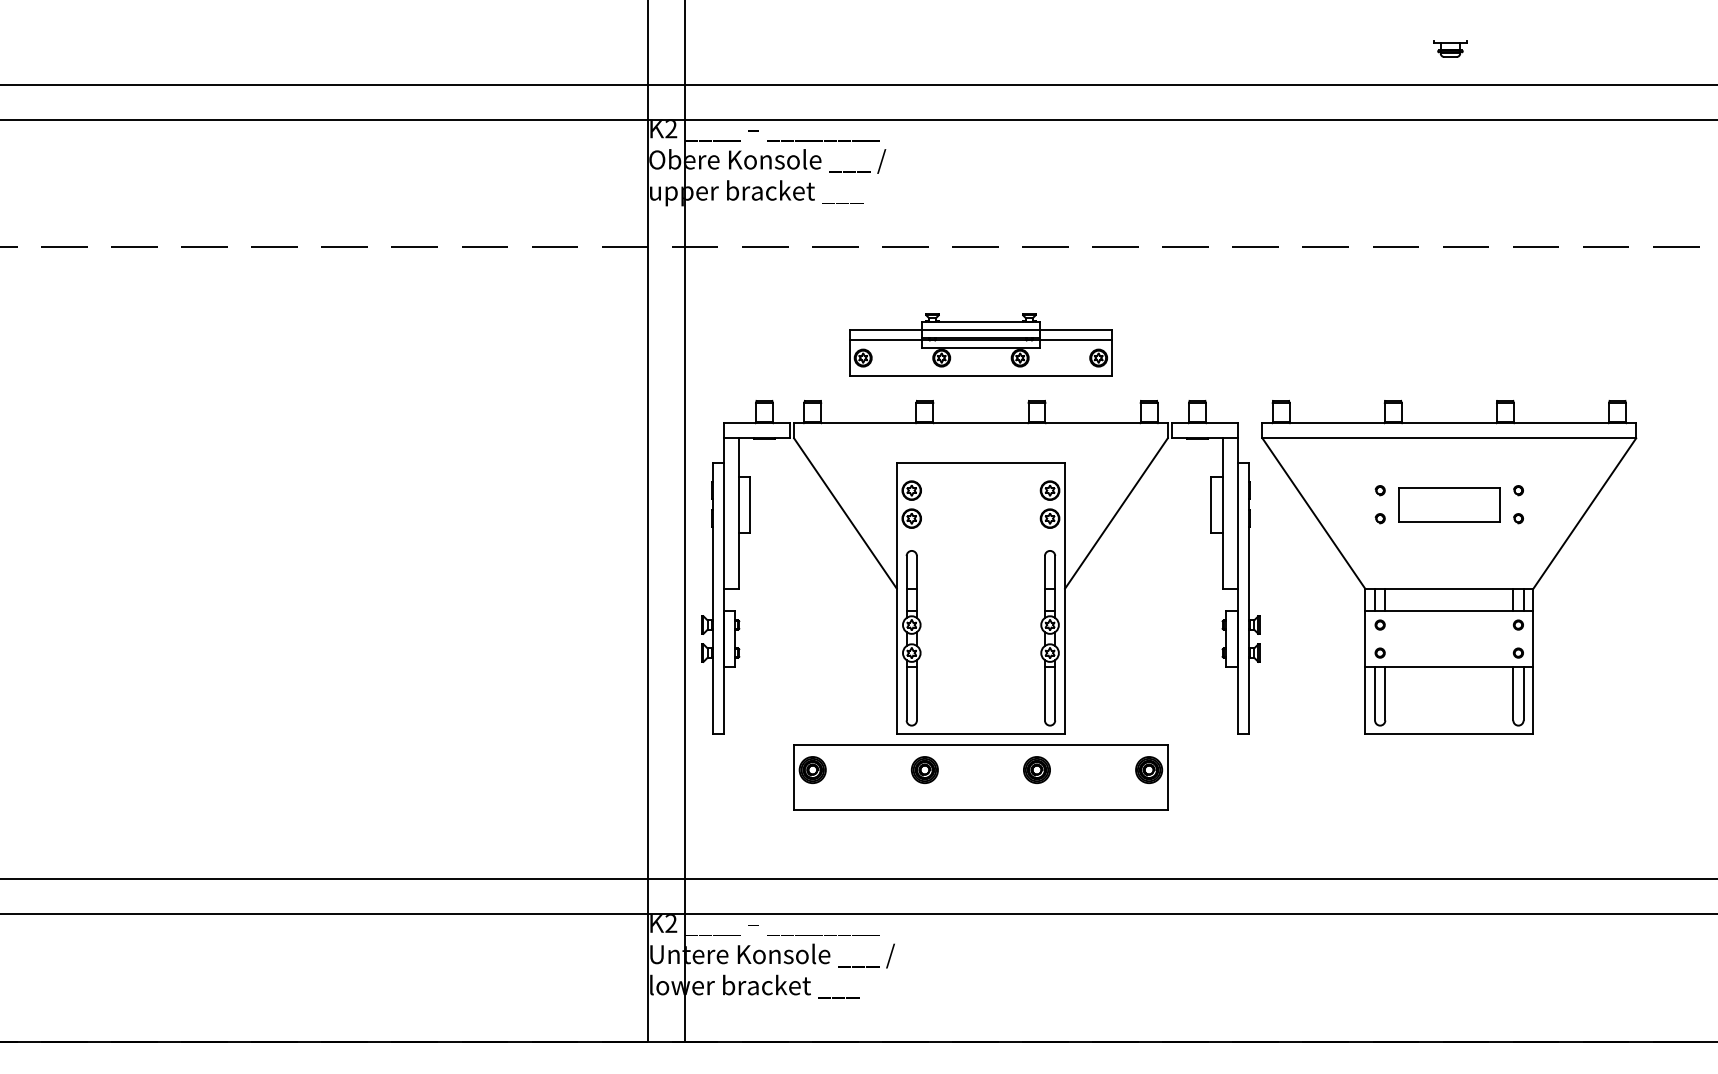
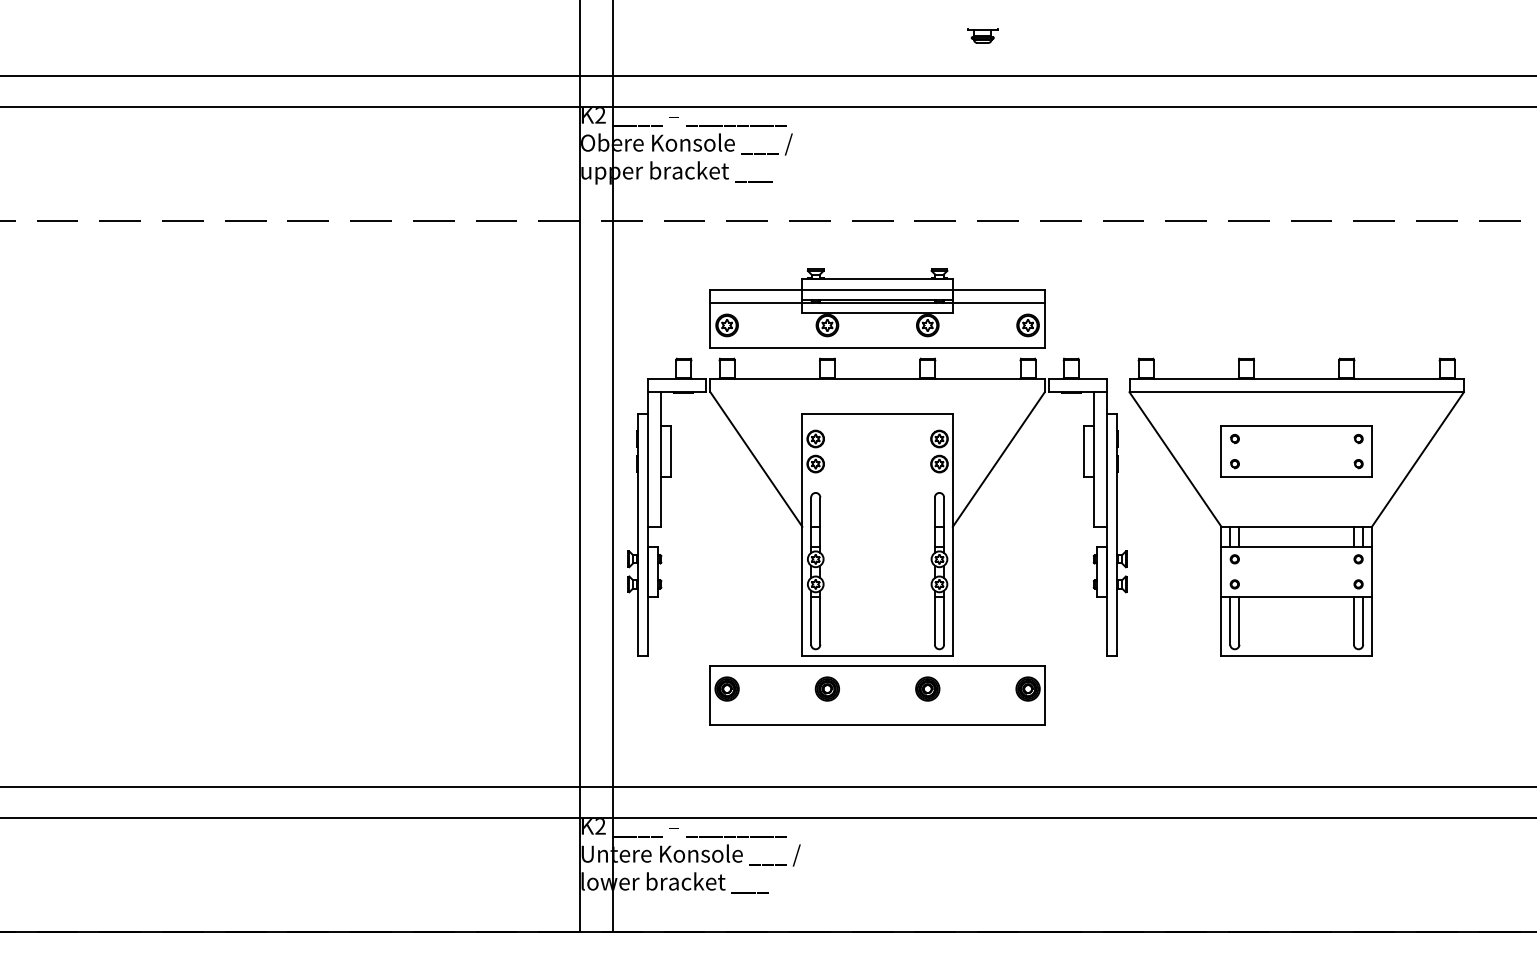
part: (1450, 48) -> (982, 35), moved
part: (980, 344) -> (877, 308), size x1.43
part: (1448, 504) -> (1295, 451), size x1.67

